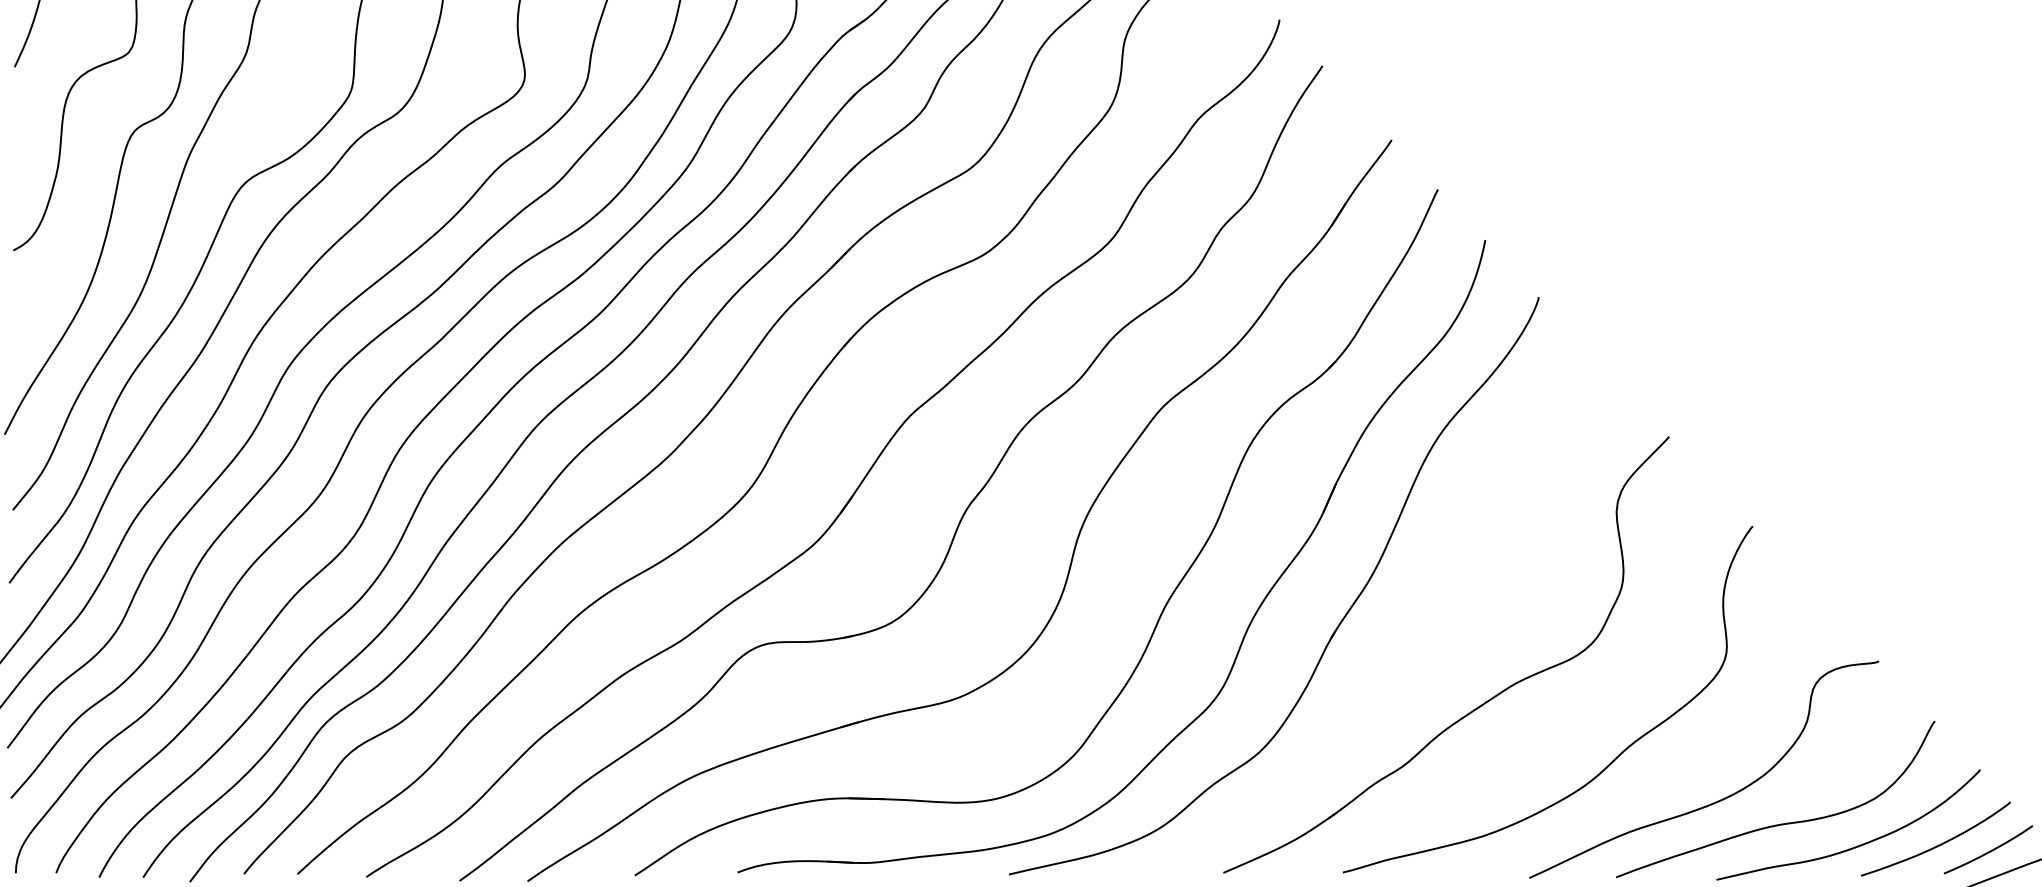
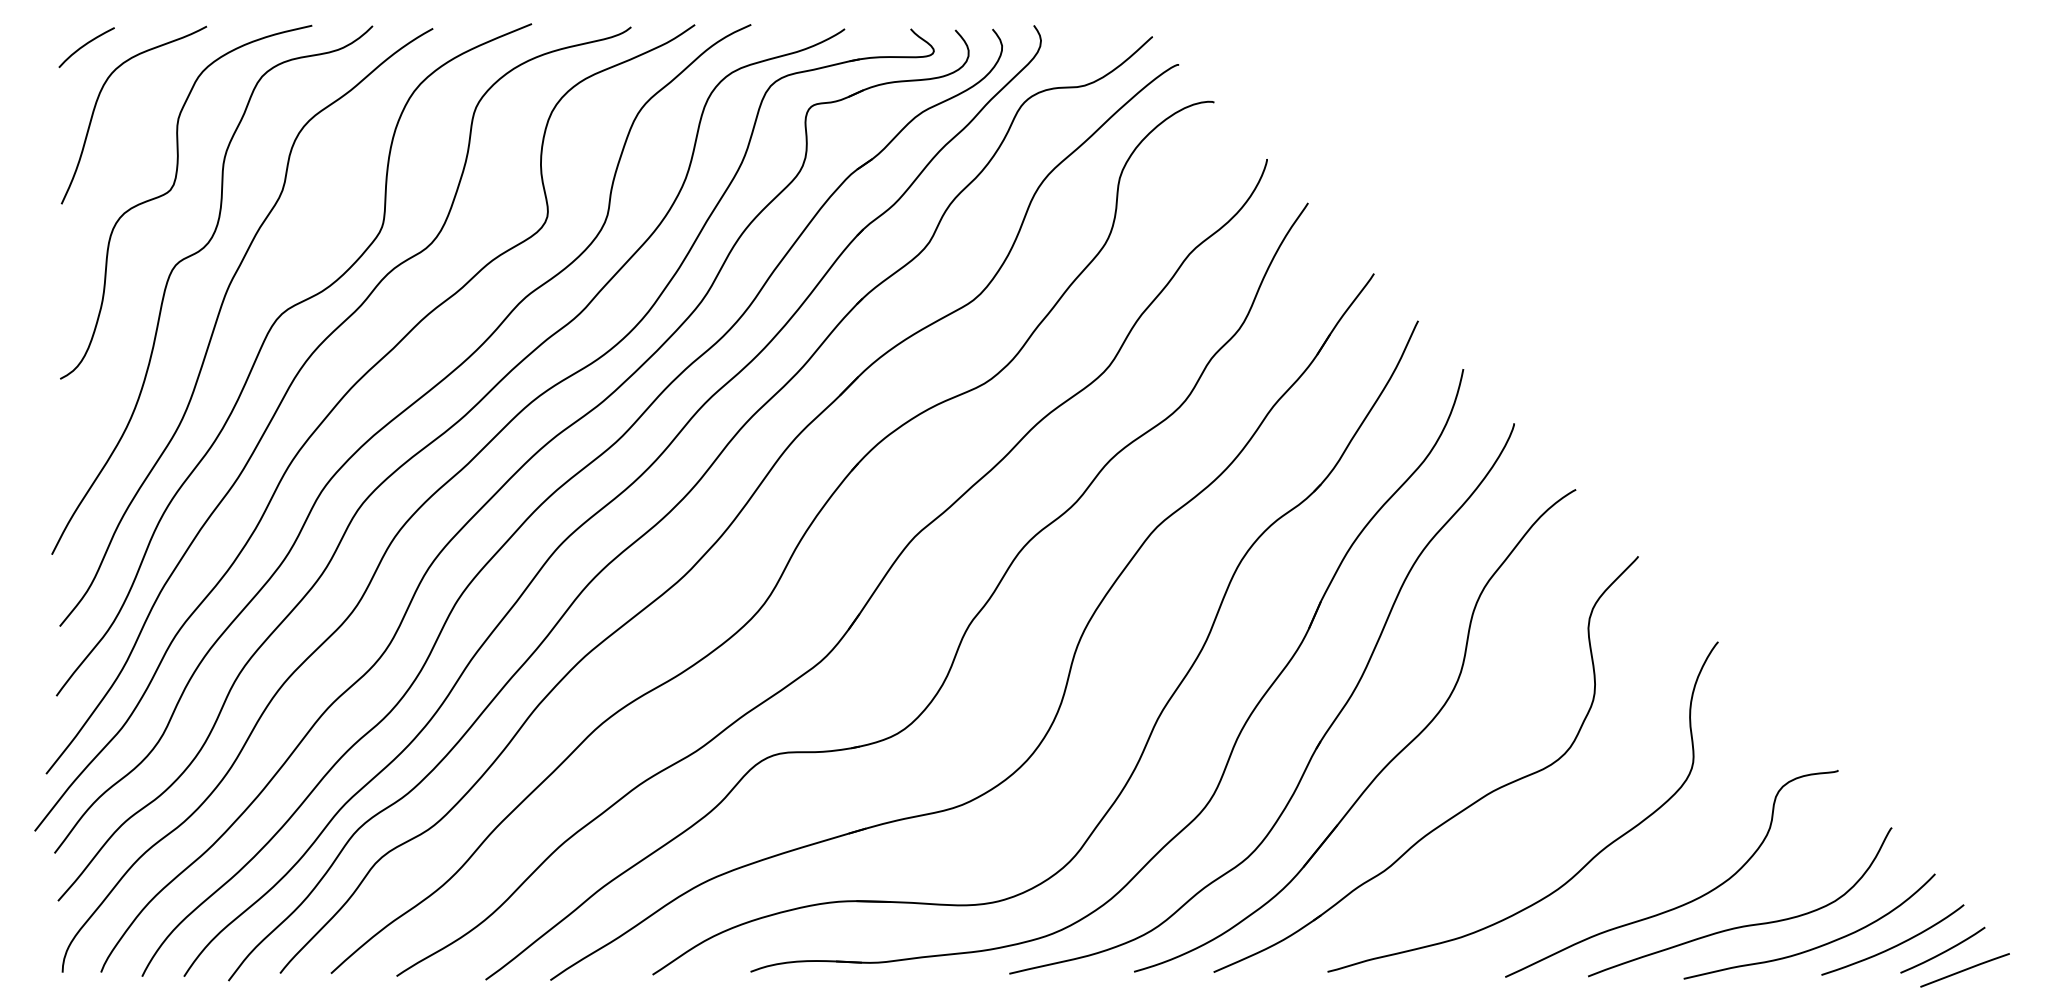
part: (1406, 652) -> (1388, 762), added

